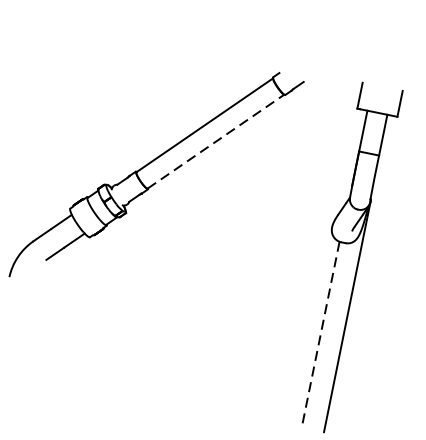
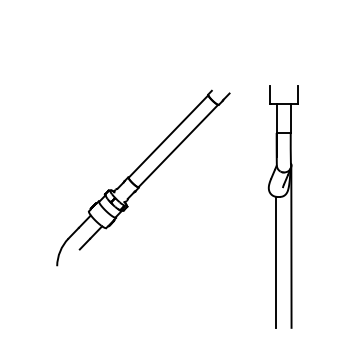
line: (216, 140) -> (178, 145), dashed -> solid
line: (320, 334) -> (275, 262), dashed -> solid

